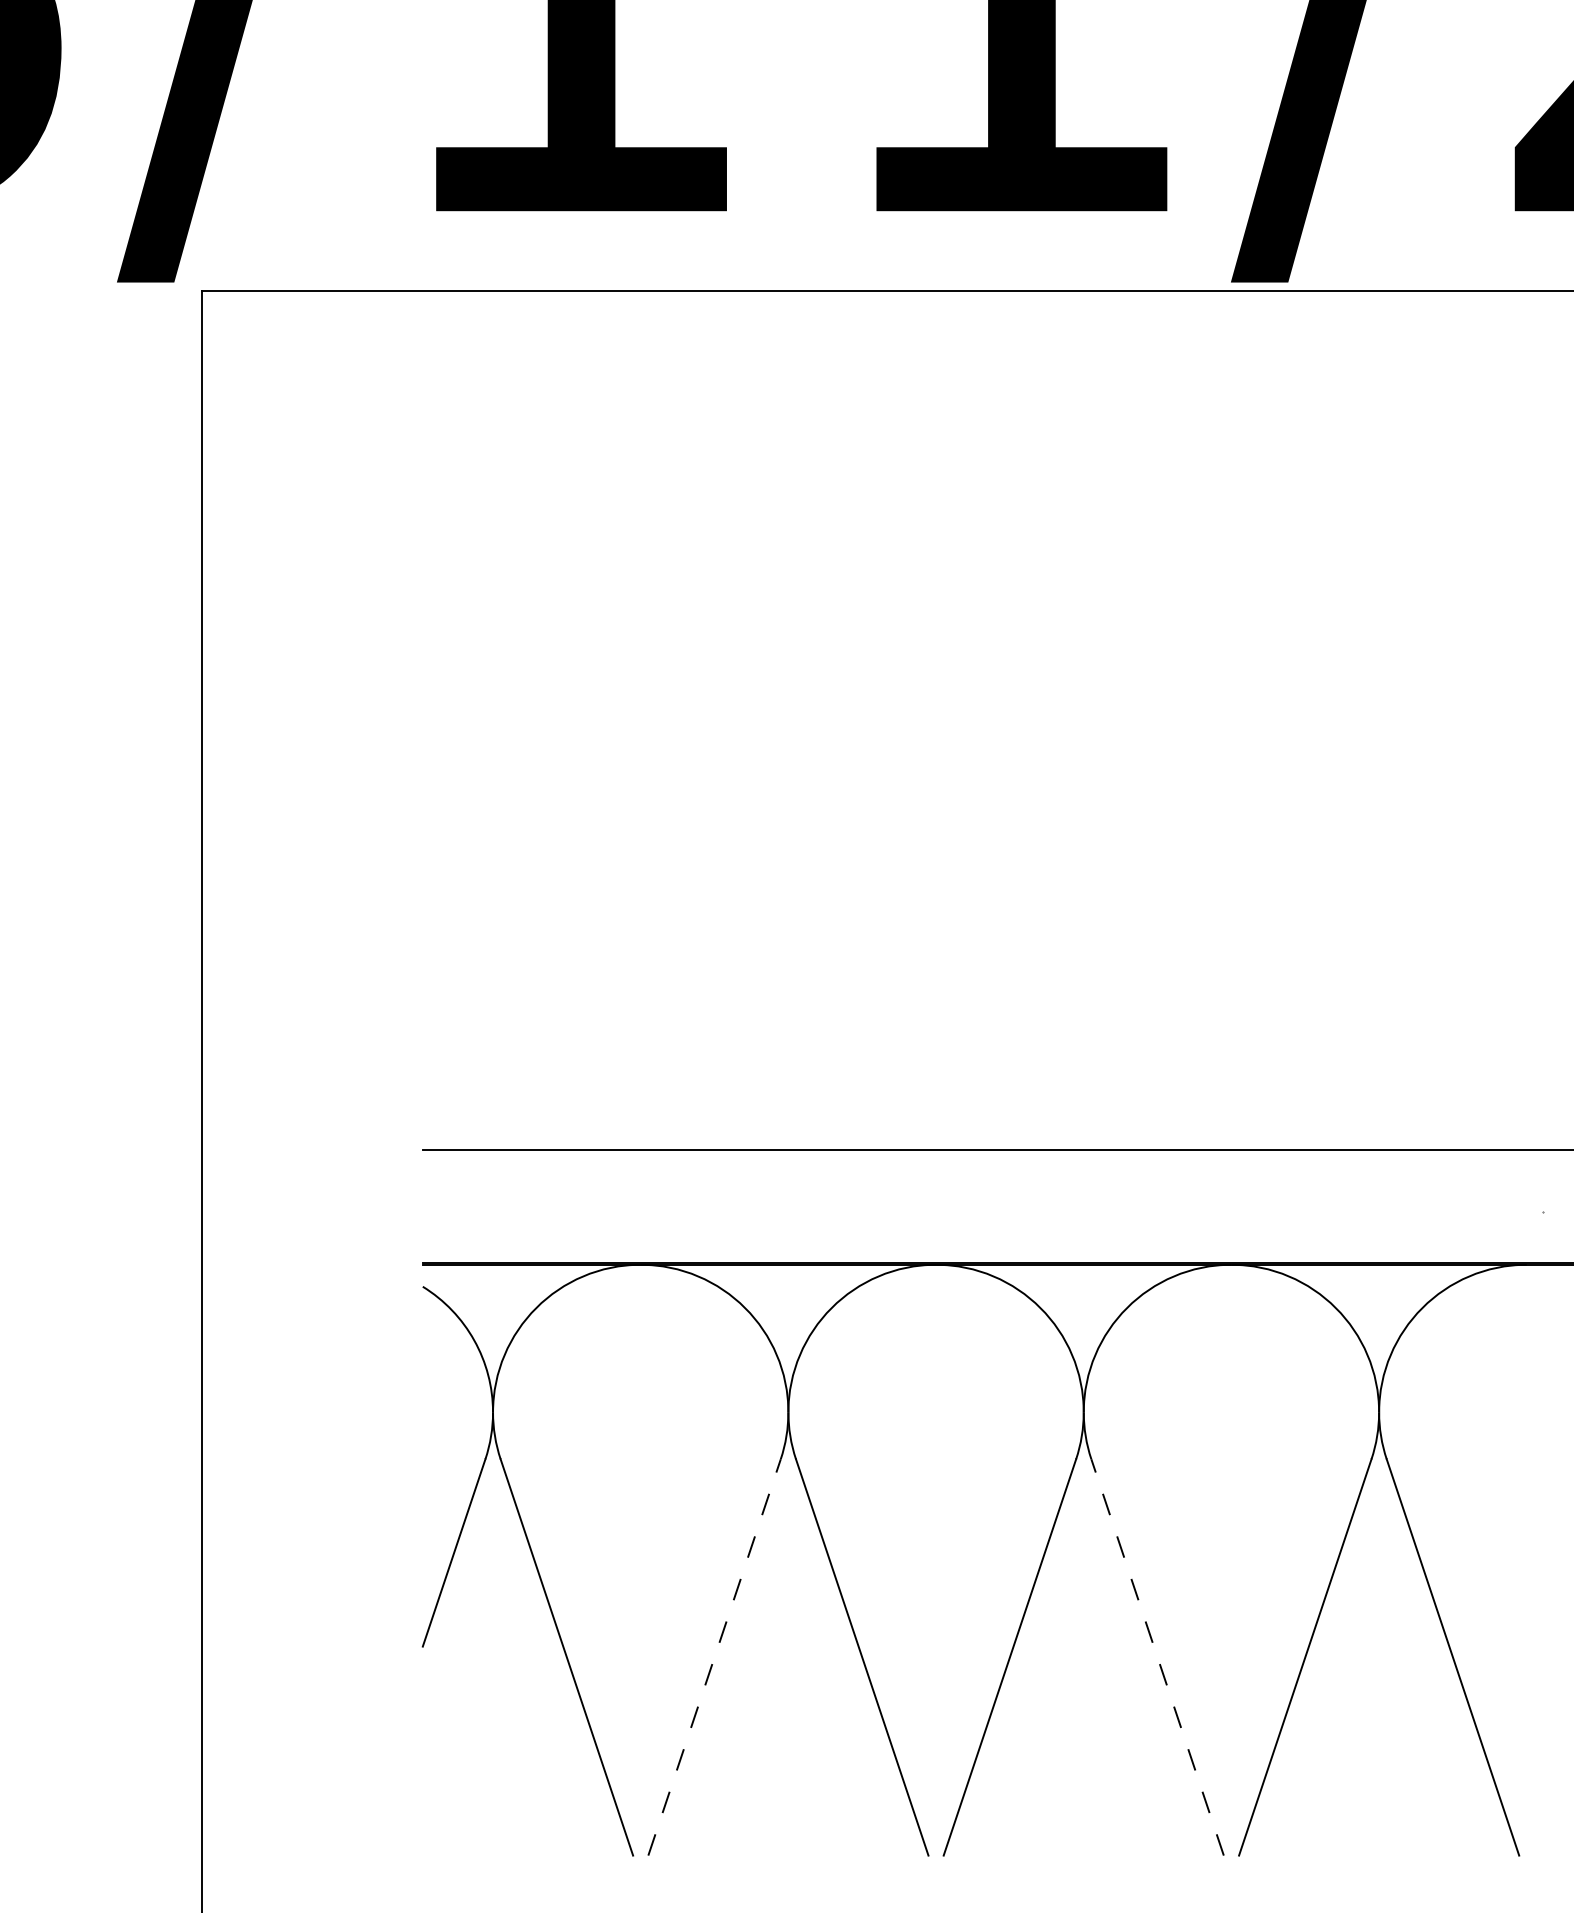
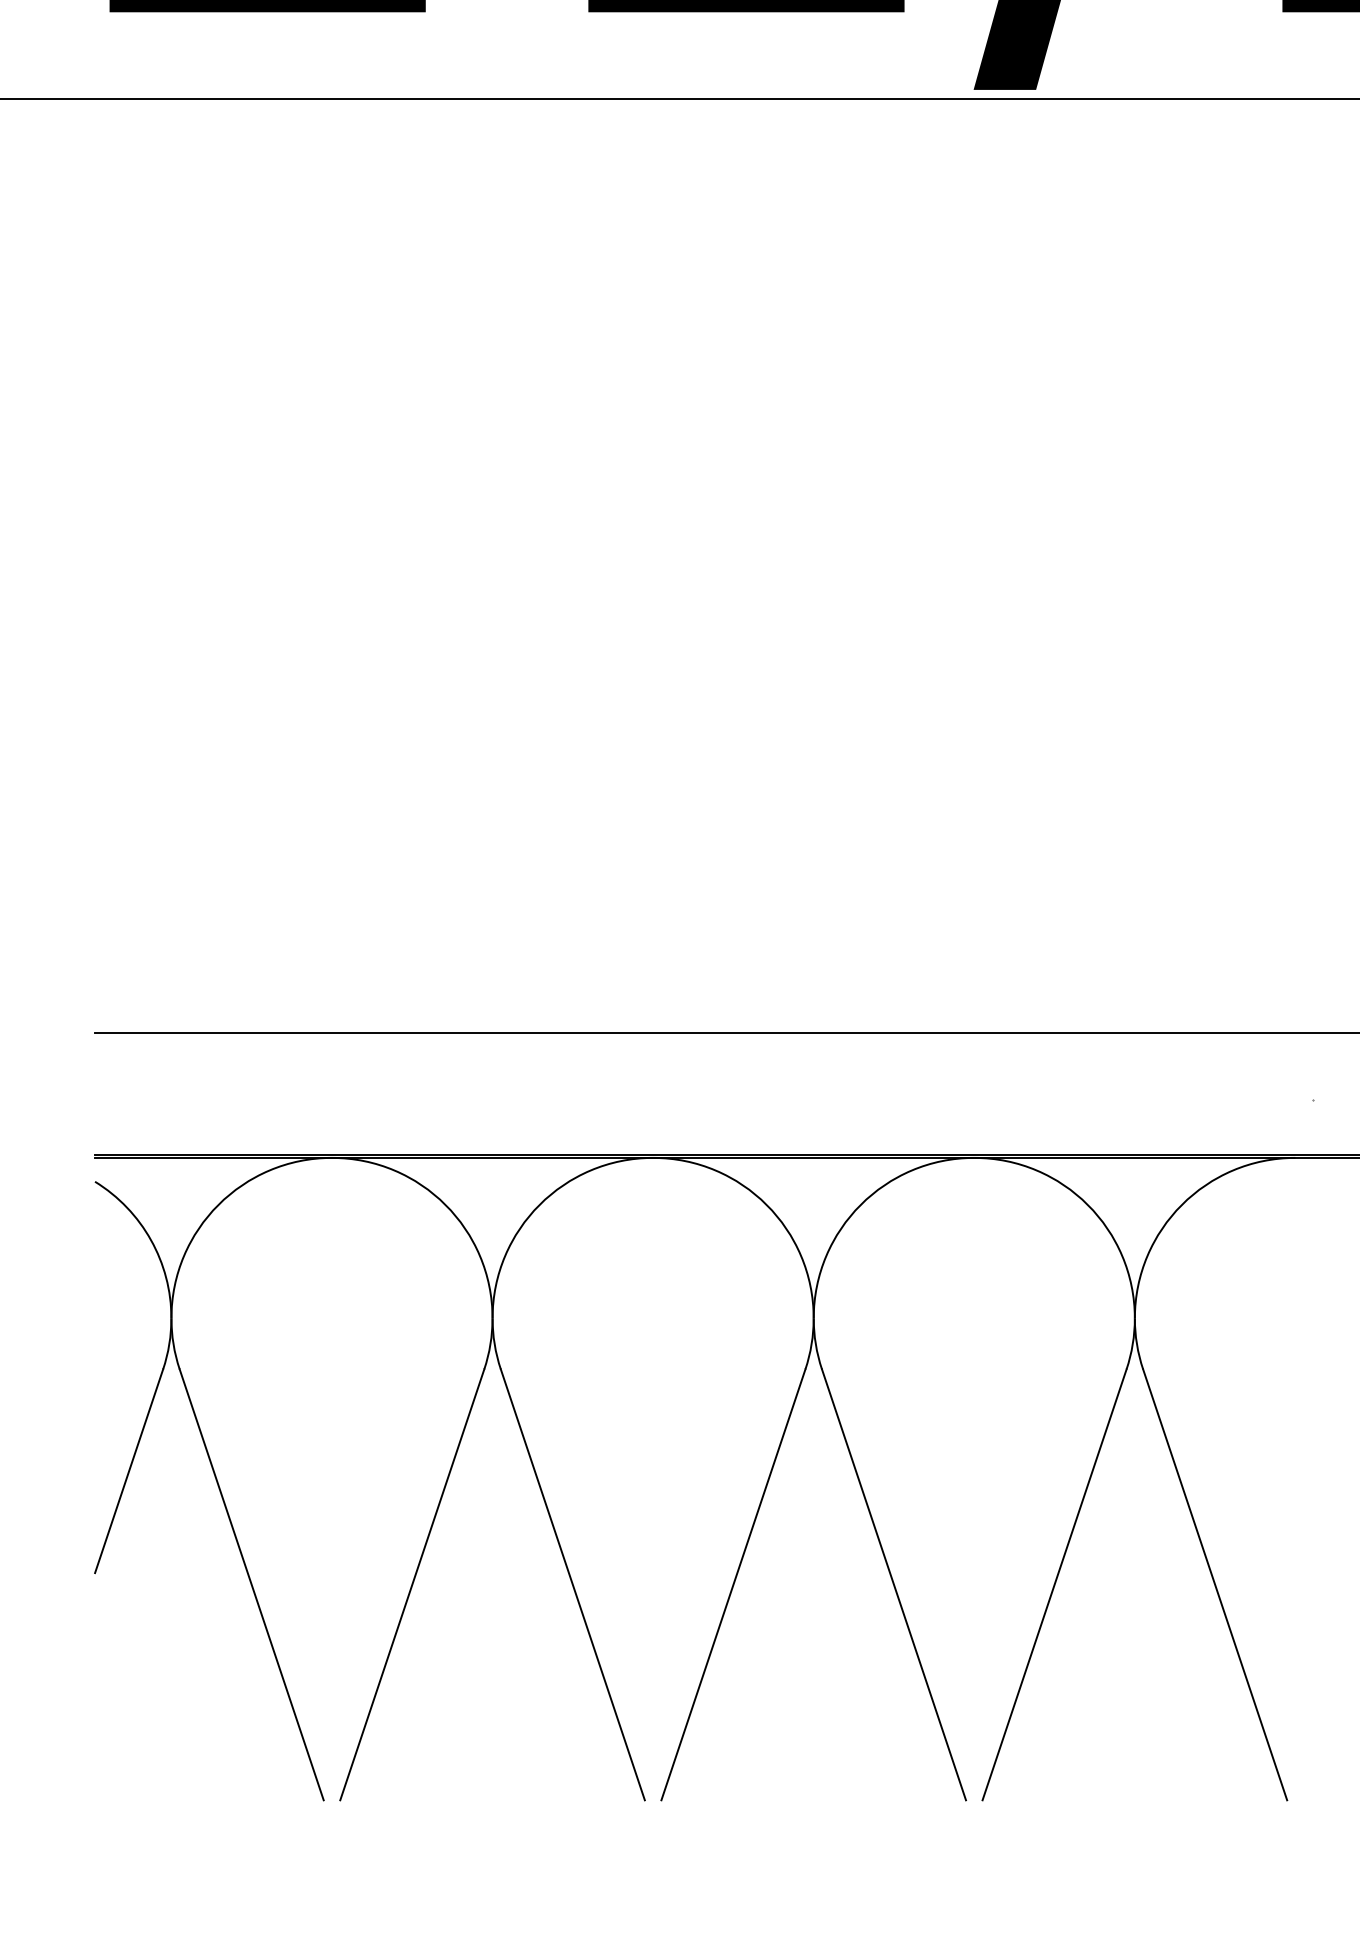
line: (714, 1657) -> (412, 1584), dashed -> solid
line: (1157, 1657) -> (893, 1584), dashed -> solid

